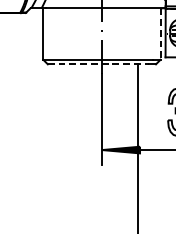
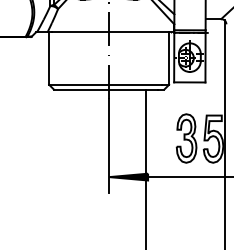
line: (160, 34) -> (169, 58), dashed -> solid
line: (98, 64) -> (105, 89), dashed -> solid

